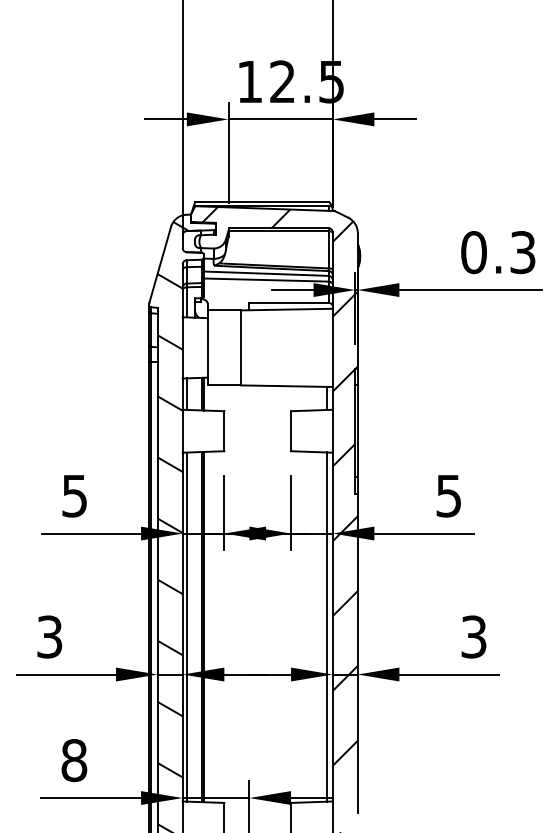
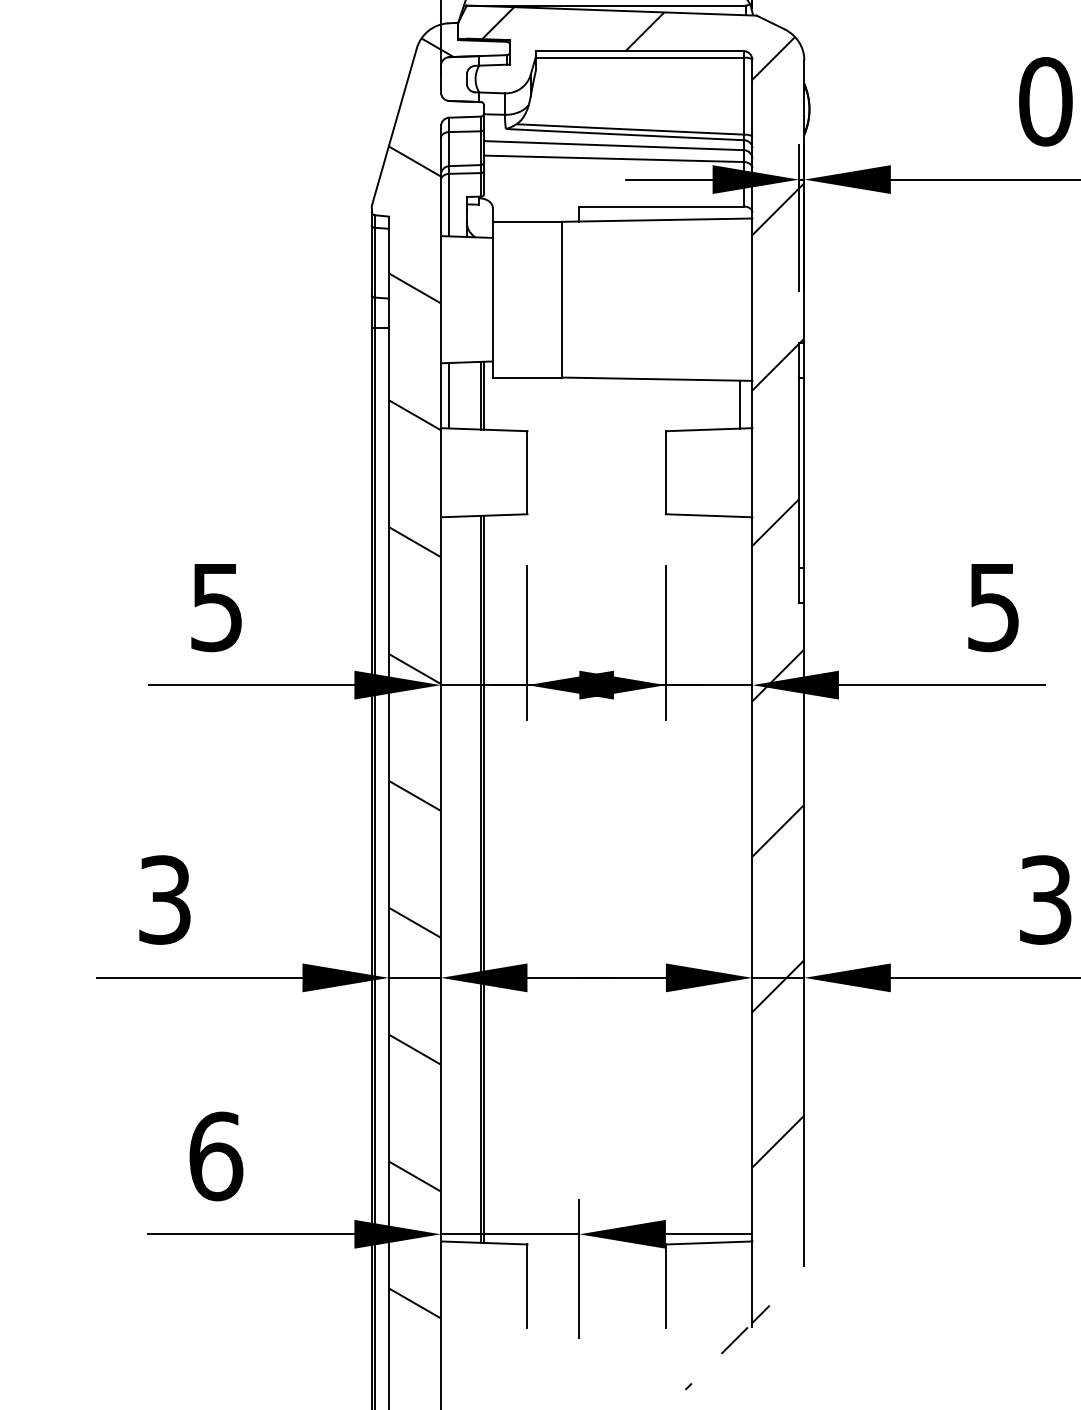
line: (186, 626) -> (448, 878), removed
line: (326, 626) -> (739, 878), removed
text: (74, 760) -> (216, 1156), 8 -> 6

